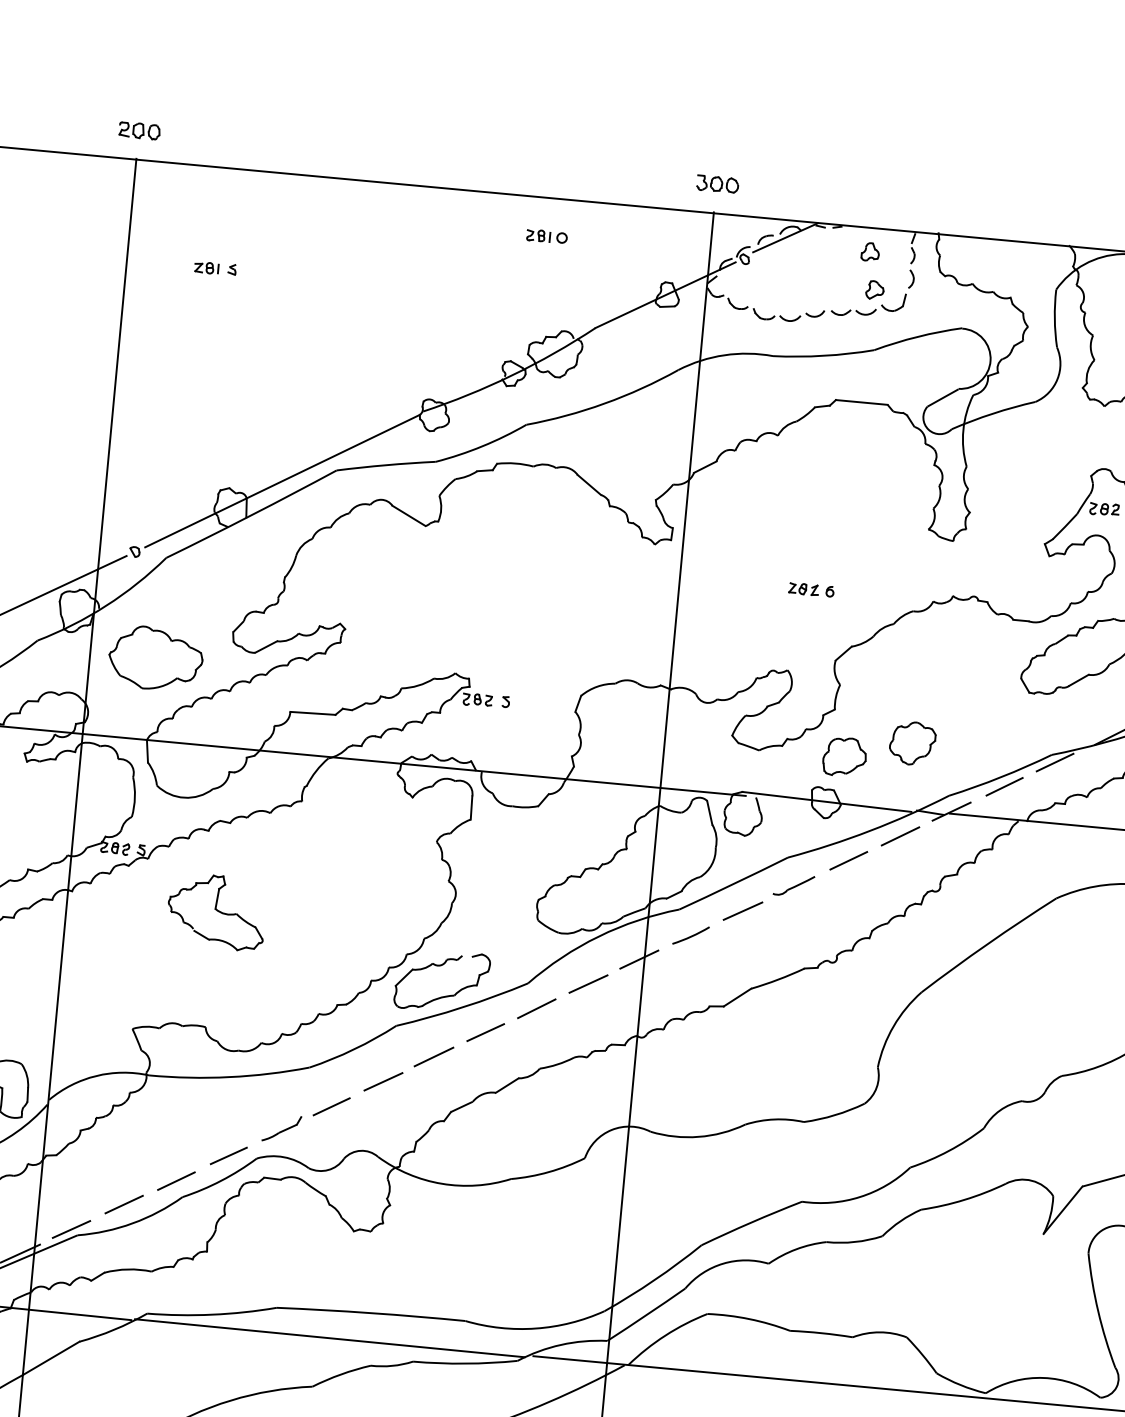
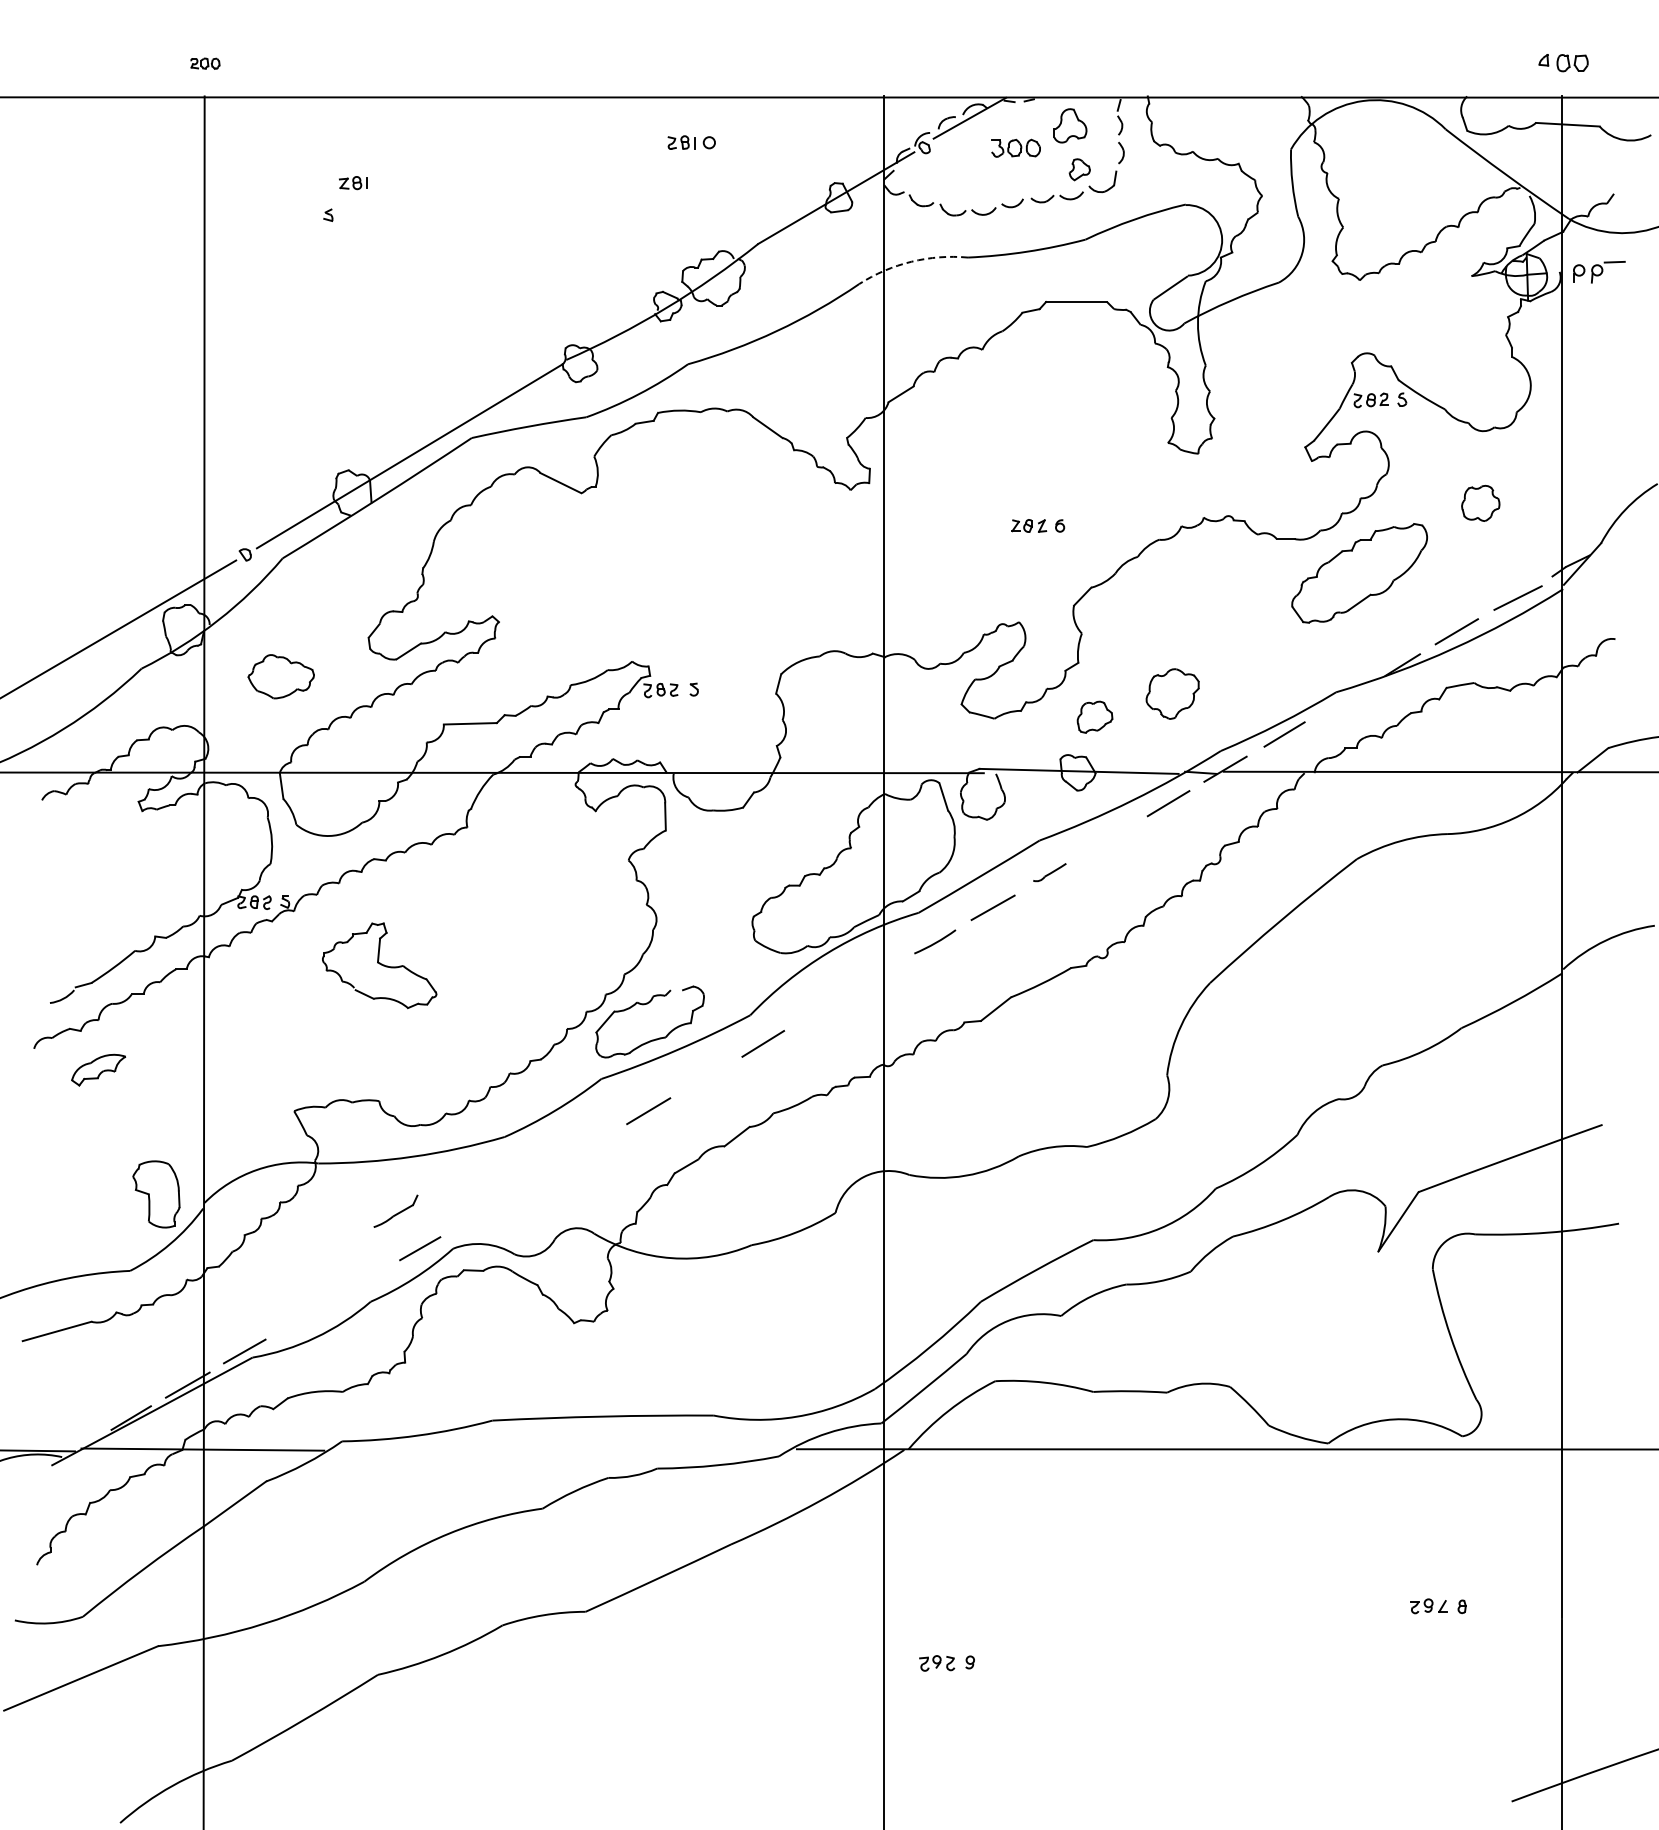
part: (139, 130) -> (205, 63), size x0.6
part: (717, 183) -> (1015, 147), moved
part: (870, 251) -> (1070, 125), size x1.6
part: (206, 268) -> (353, 183), moved
arc: (724, 355) -> (911, 261), solid -> dashed
part: (155, 658) -> (280, 676), size x0.6
part: (844, 757) -> (1094, 717), size x0.7
line: (1054, 762) -> (1340, 700), removed
line: (848, 860) -> (1110, 837), removed
part: (793, 885) -> (1049, 872), size x0.7
line: (639, 959) -> (877, 975), removed
line: (588, 984) -> (820, 1009), removed
line: (485, 1032) -> (705, 1077), removed
line: (383, 1081) -> (592, 1145), removed
line: (331, 1106) -> (534, 1180), removed
part: (281, 1128) -> (395, 1210), moved
line: (176, 1180) -> (361, 1283), removed
line: (124, 1204) -> (303, 1316), removed
line: (329, 1338) -> (557, 1450), removed

